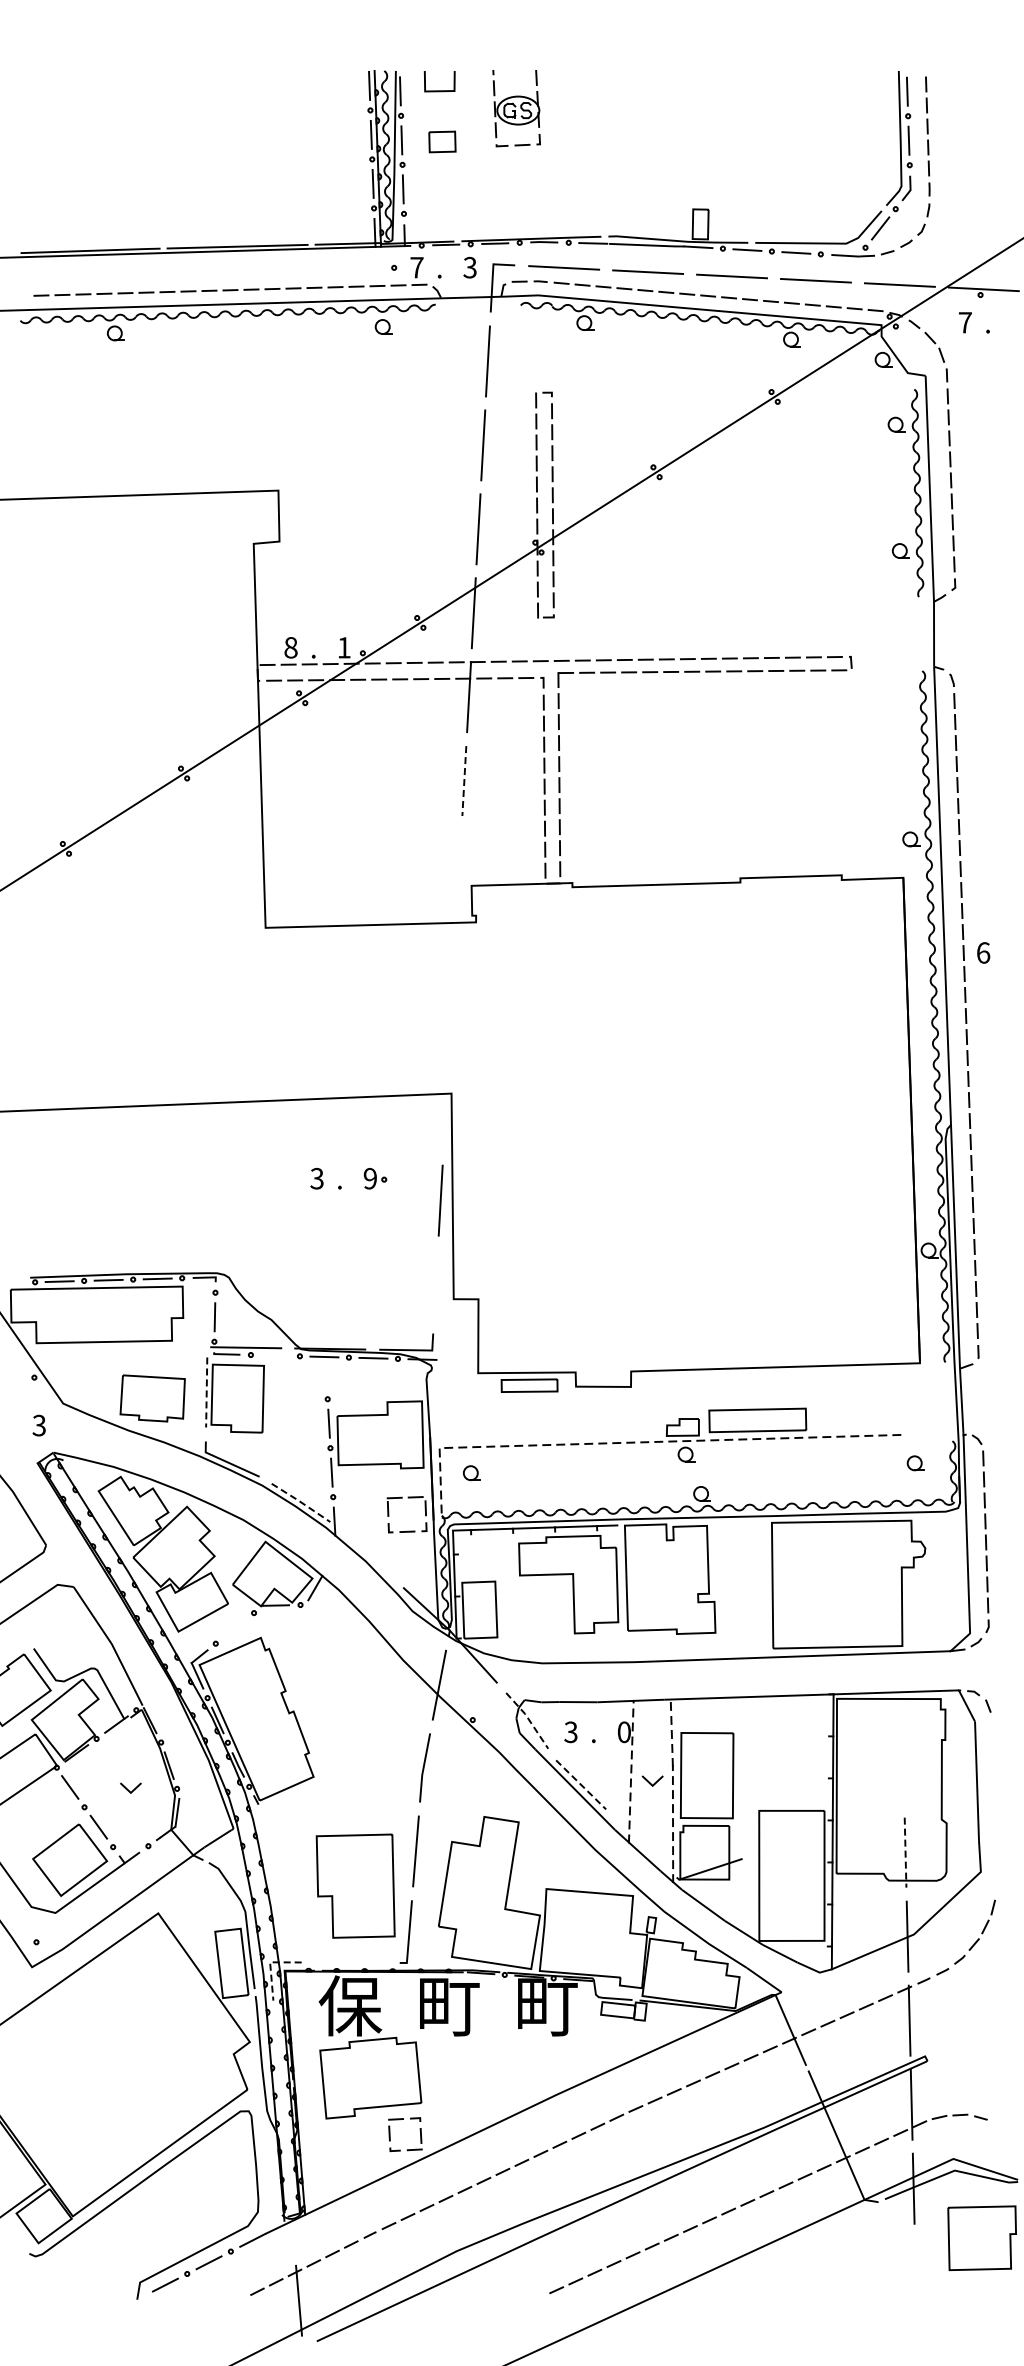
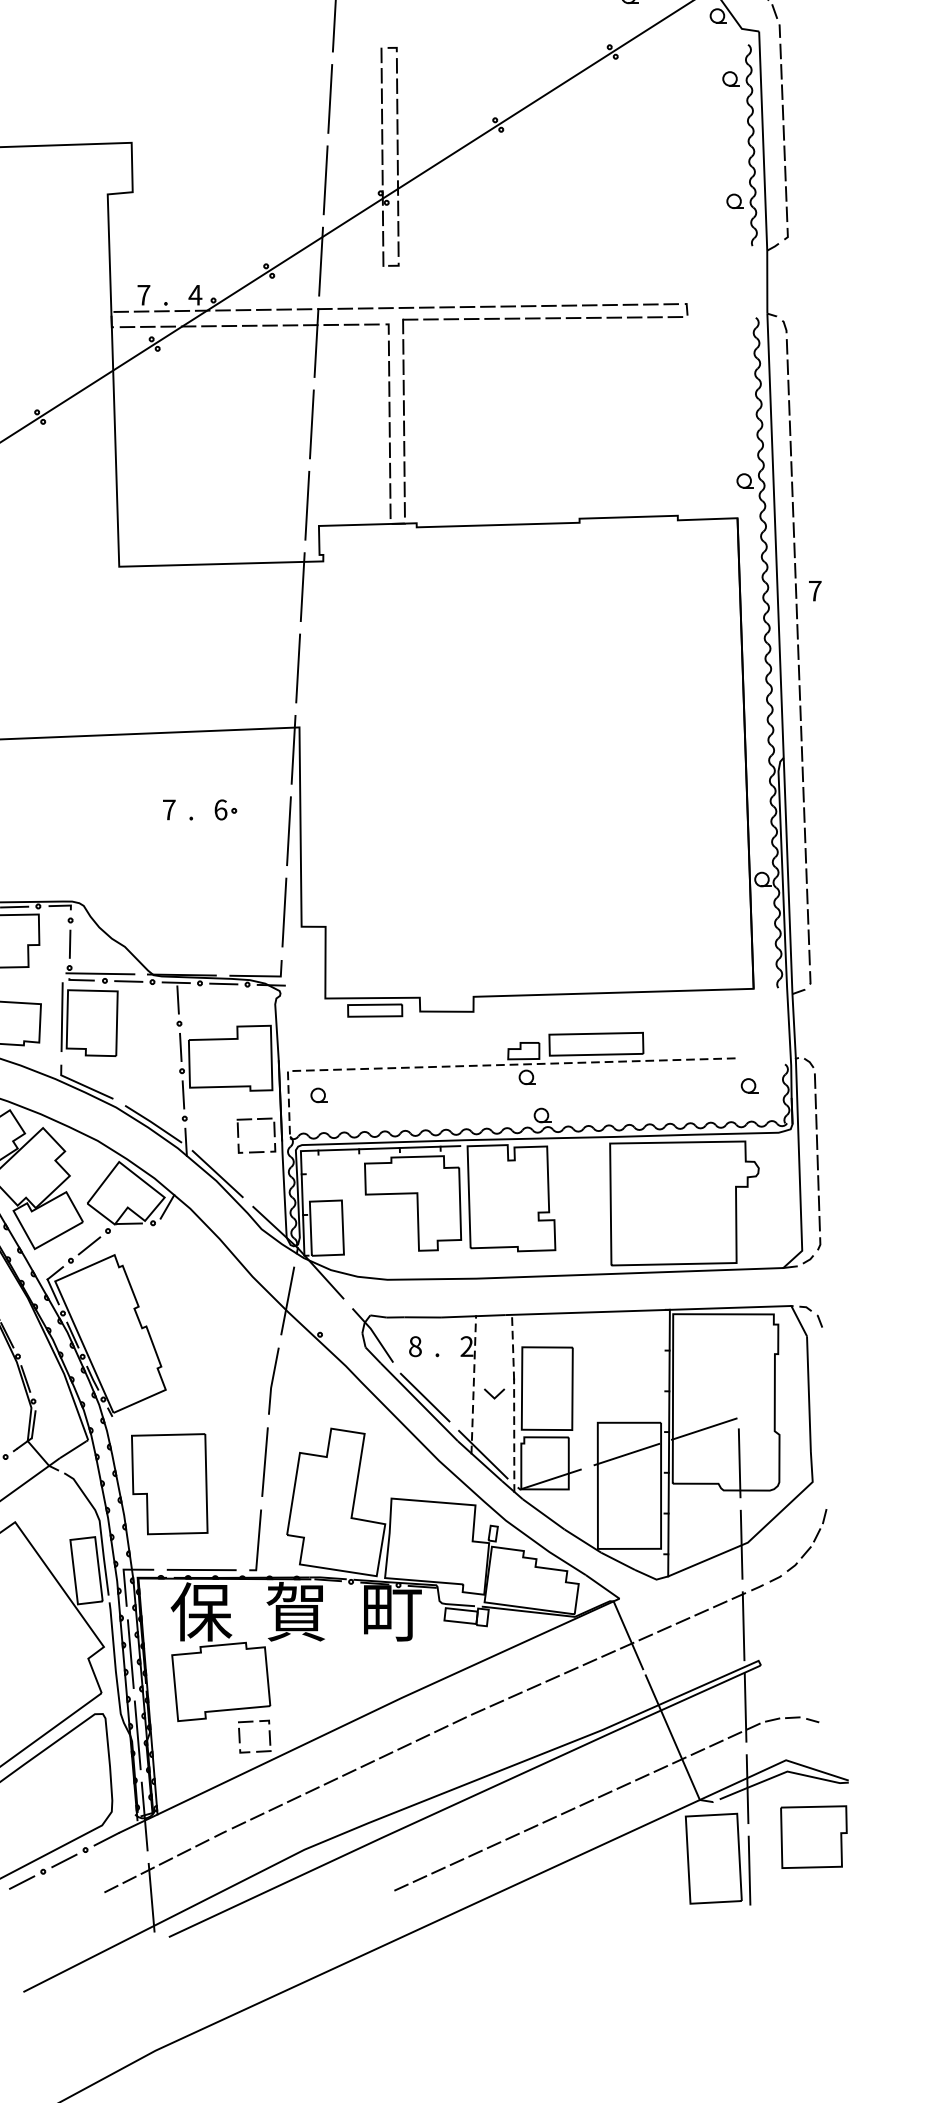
text: (290, 647) -> (143, 294), 8 -> 7
text: (344, 647) -> (195, 294), 1 -> 4
line: (464, 781) -> (312, 424), dashed -> solid
line: (459, 864) -> (307, 505), added
line: (454, 948) -> (302, 586), added
text: (983, 952) -> (815, 590), 6 -> 7
line: (450, 1032) -> (298, 668), added
line: (445, 1116) -> (293, 749), added
text: (316, 1178) -> (168, 809), 3 -> 7
text: (370, 1178) -> (220, 809), 9 -> 6
line: (435, 1284) -> (283, 912), added
line: (275, 1355) -> (128, 981), added
line: (326, 1374) -> (178, 999), added
line: (206, 1392) -> (61, 1017), dashed -> solid
line: (301, 1502) -> (154, 1123), dashed -> solid
line: (366, 1554) -> (217, 1174), added
line: (234, 1628) -> (89, 1246), added
line: (528, 1719) -> (374, 1334), dashed -> solid
text: (570, 1731) -> (414, 1345), 3 -> 8
text: (623, 1732) -> (466, 1346), 0 -> 2
line: (581, 1785) -> (425, 1398), dashed -> solid
line: (868, 1817) -> (703, 1429), added
line: (641, 1843) -> (483, 1454), added
line: (788, 1843) -> (626, 1454), added
line: (905, 1853) -> (739, 1464), dashed -> solid
part: (355, 1885) -> (169, 1483), moved
line: (350, 1962) -> (201, 1569), added
line: (270, 1965) -> (123, 1572), dashed -> solid
text: (448, 2005) -> (296, 1611), 町 -> 賀
line: (277, 2049) -> (130, 1654), added
line: (284, 2133) -> (137, 1735), added
line: (291, 2216) -> (144, 1816), added
part: (883, 2260) -> (718, 1858), added

